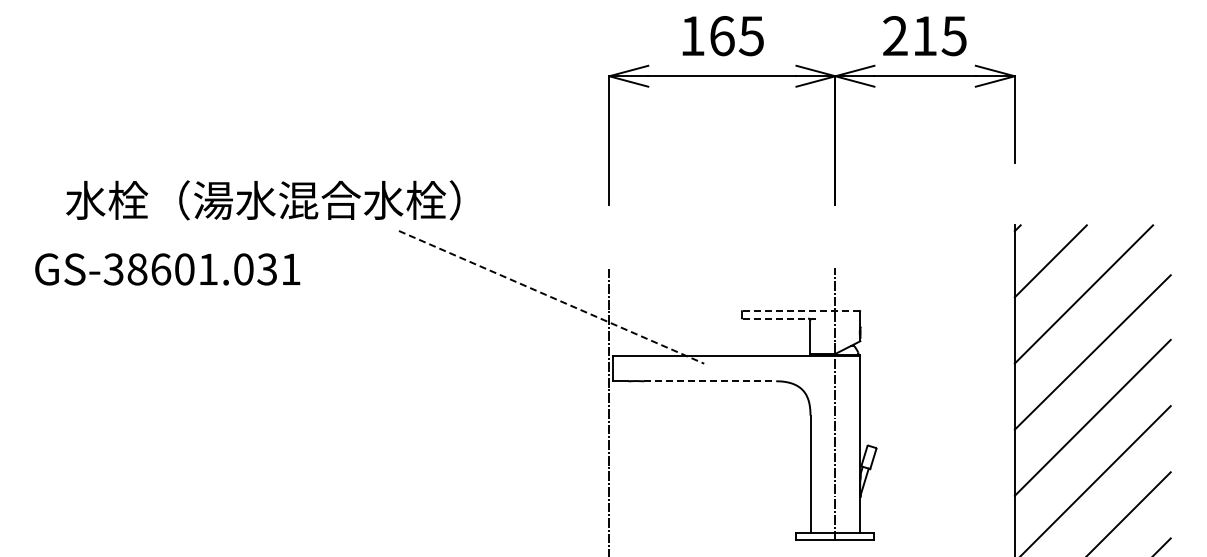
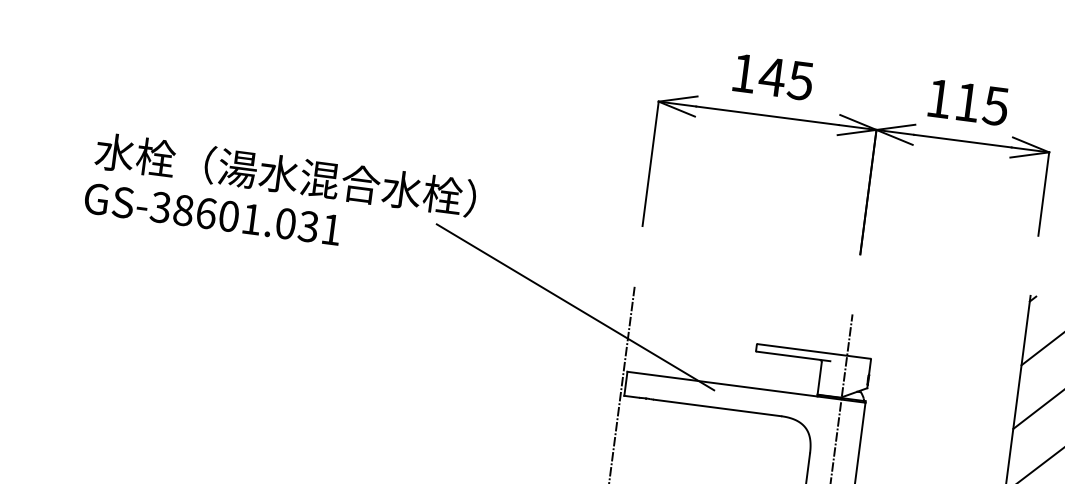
text: (895, 35) -> (939, 98), 215 -> 115
text: (721, 36) -> (771, 77), 165 -> 145
text: (263, 200) -> (286, 174), moved
text: (167, 269) -> (212, 214), moved
line: (552, 297) -> (576, 307), dashed -> solid
line: (800, 310) -> (813, 351), dashed -> solid
line: (781, 318) -> (794, 356), dashed -> solid
line: (710, 381) -> (718, 408), dashed -> solid

